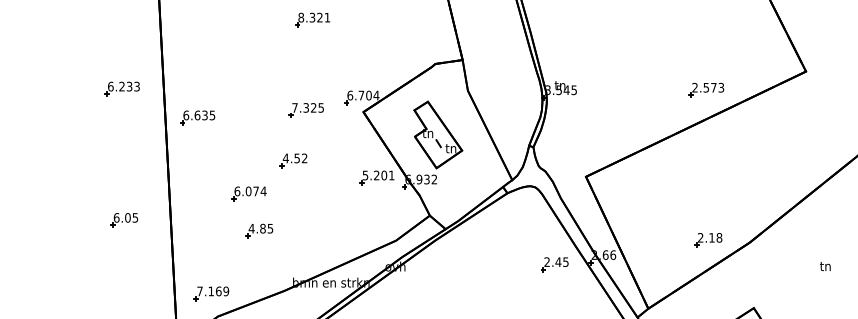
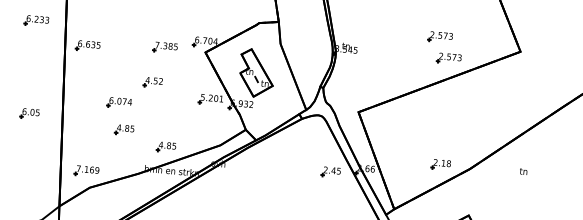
part: (691, 60) -> (440, 36), added
text: (313, 107) -> (170, 46), 7.325 -> 7.385
part: (320, 249) -> (166, 146), added
text: (825, 266) -> (523, 171), moved

